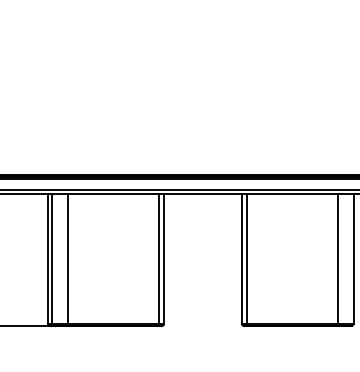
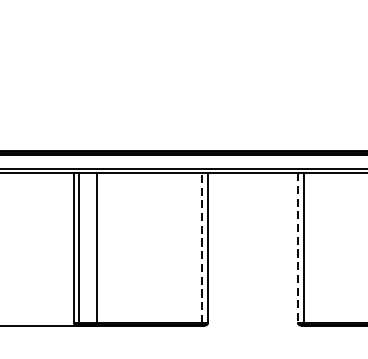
line: (158, 258) -> (201, 247), solid -> dashed
line: (241, 258) -> (297, 247), solid -> dashed

